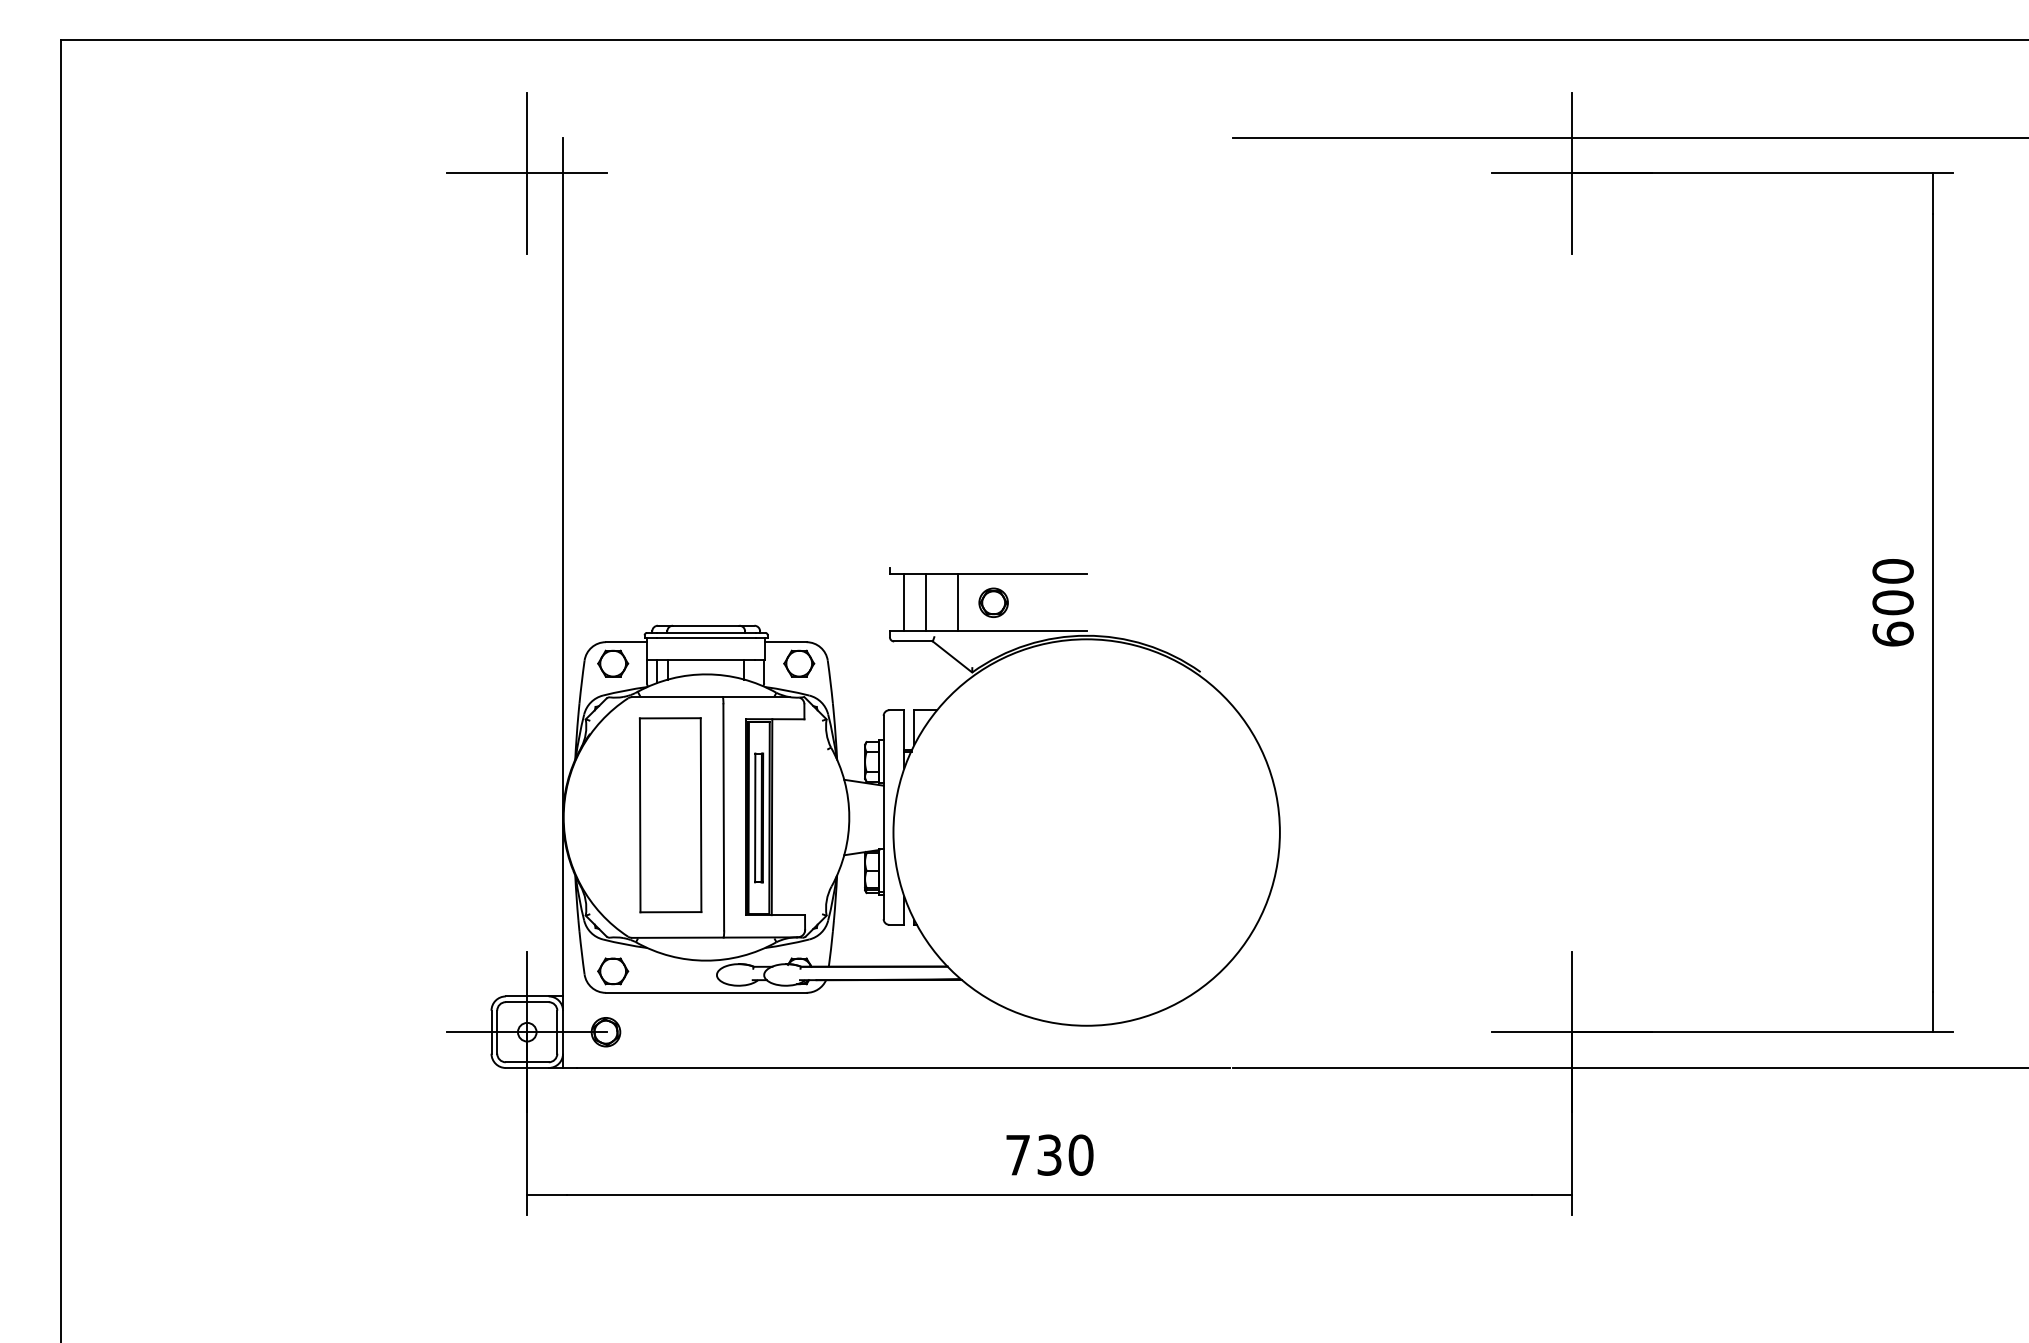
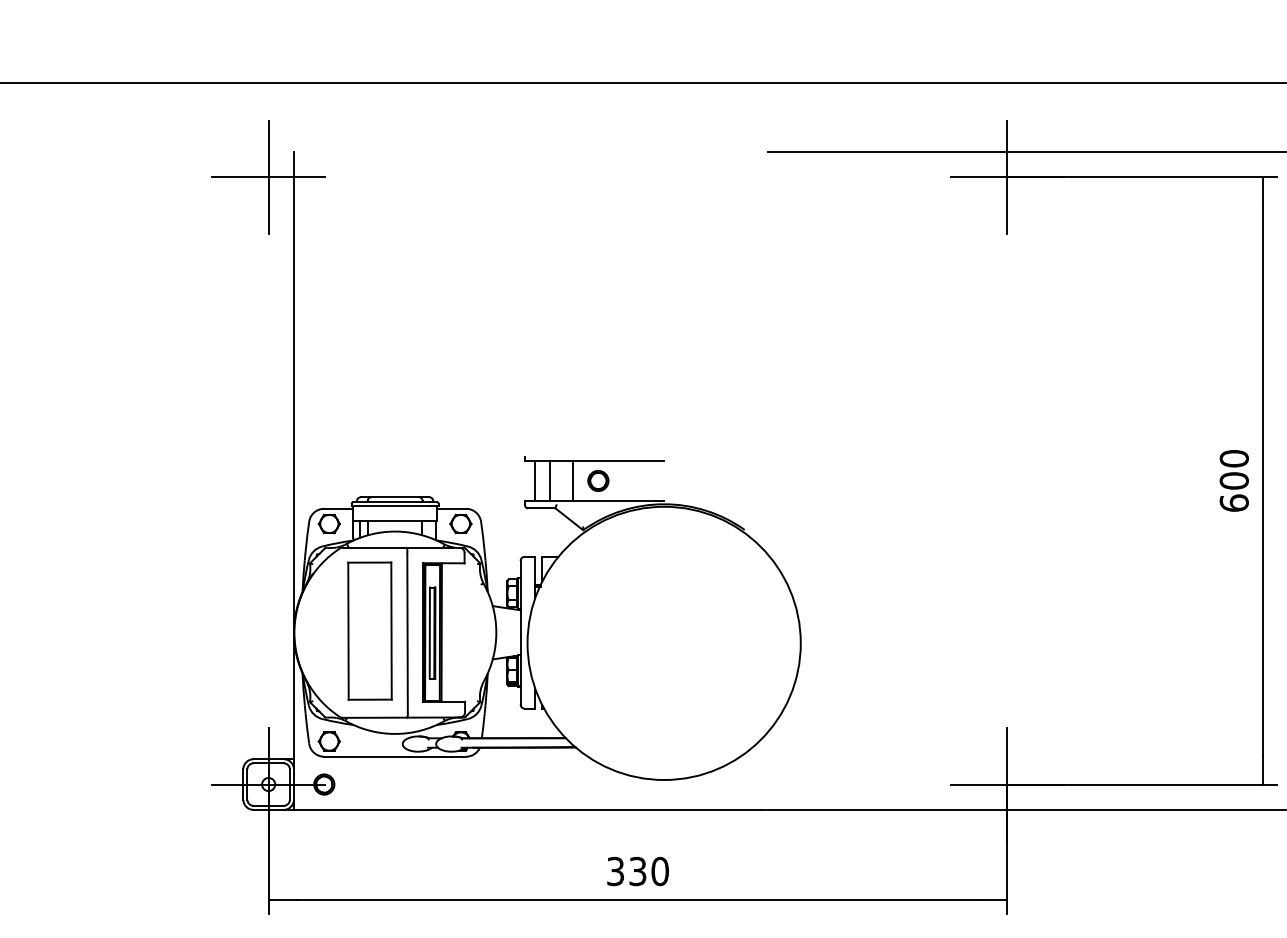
text: (1017, 1154) -> (615, 871), 730 -> 330

